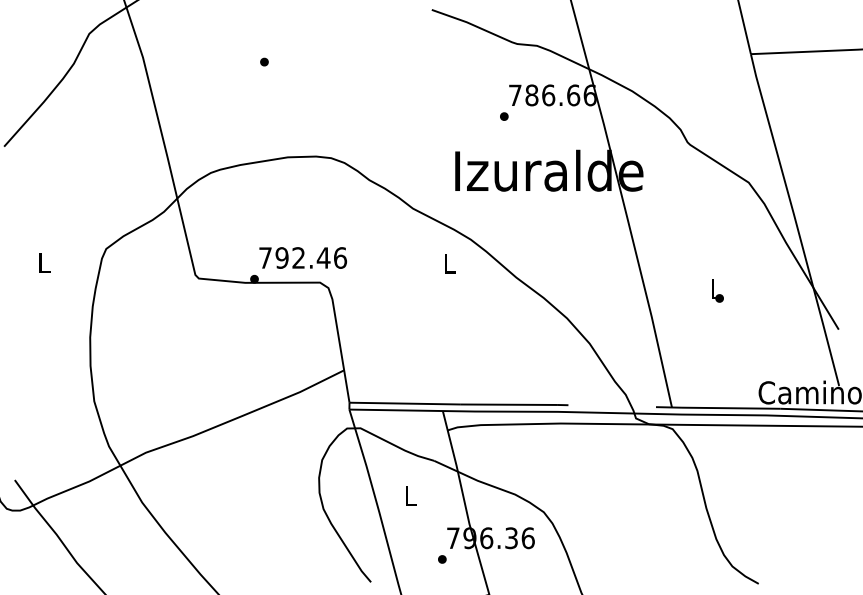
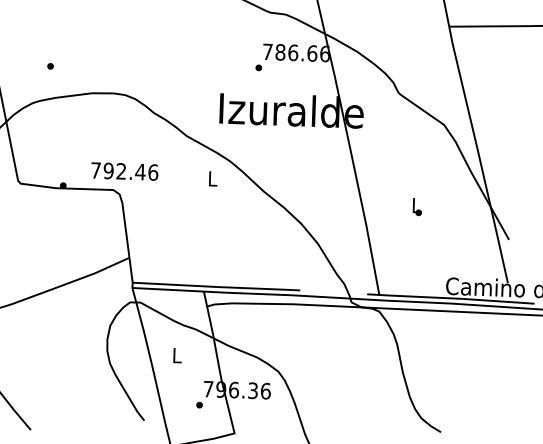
part: (264, 61) -> (50, 65), moved
text: (302, 257) -> (124, 171), moved

